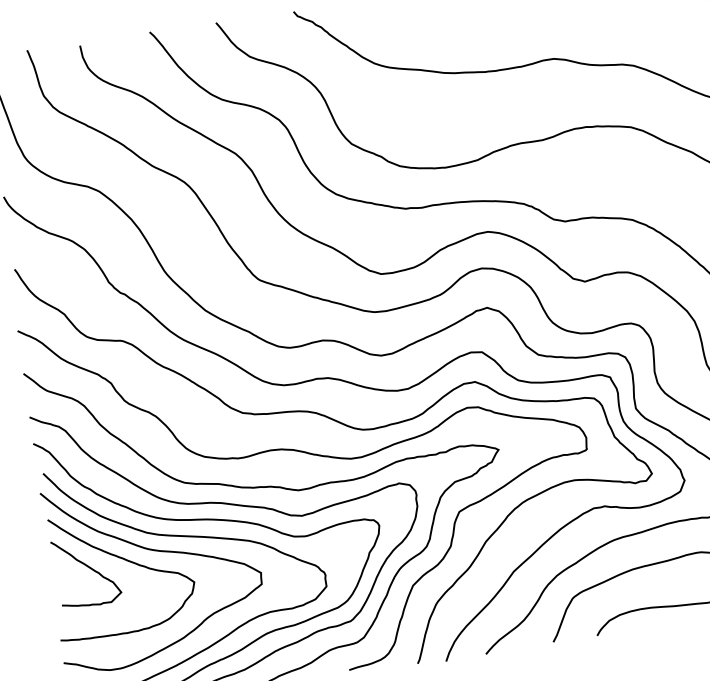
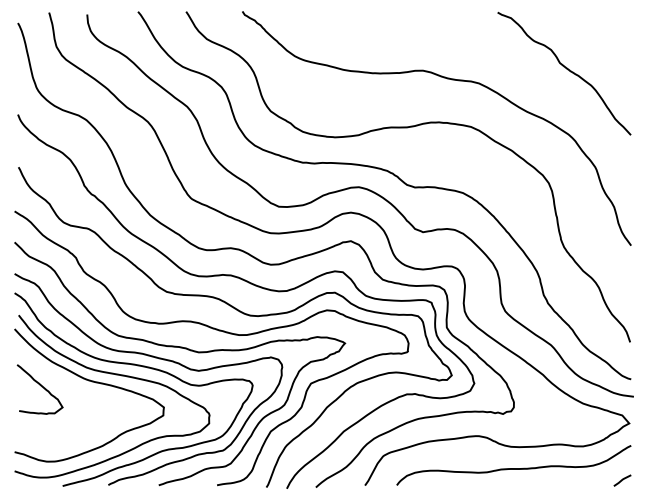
curve: (126, 562) -> (69, 386), removed

